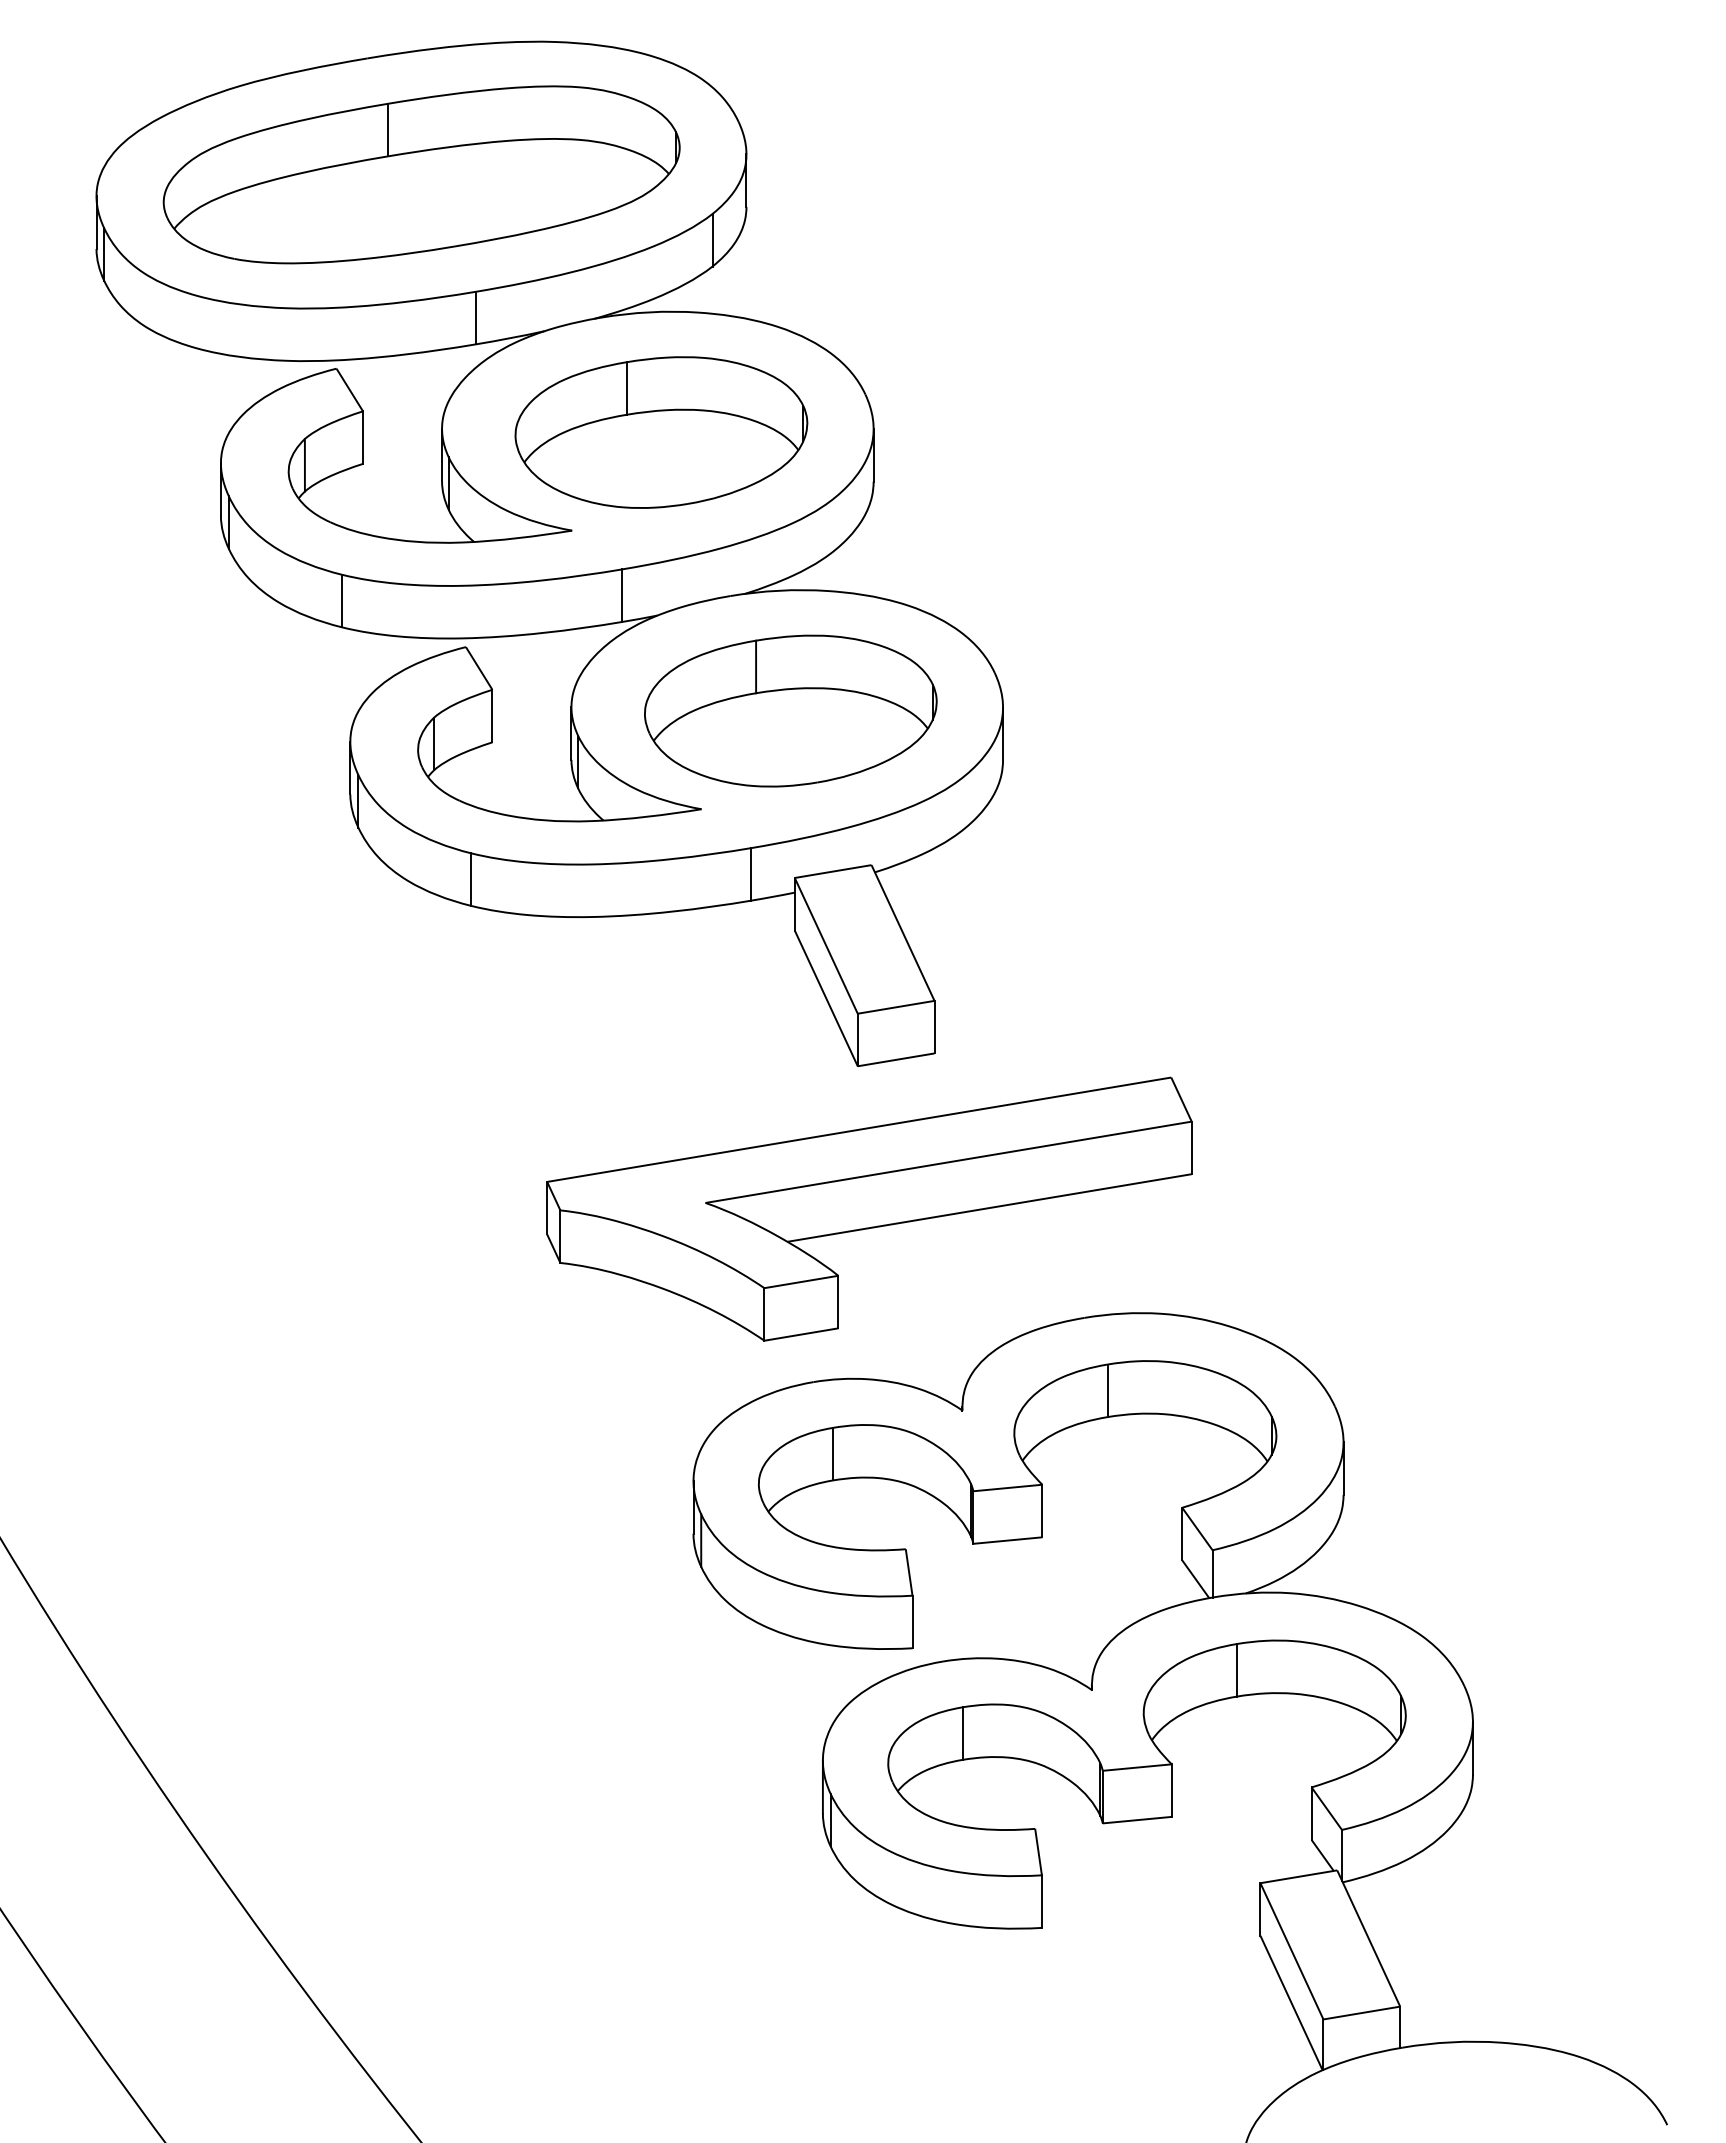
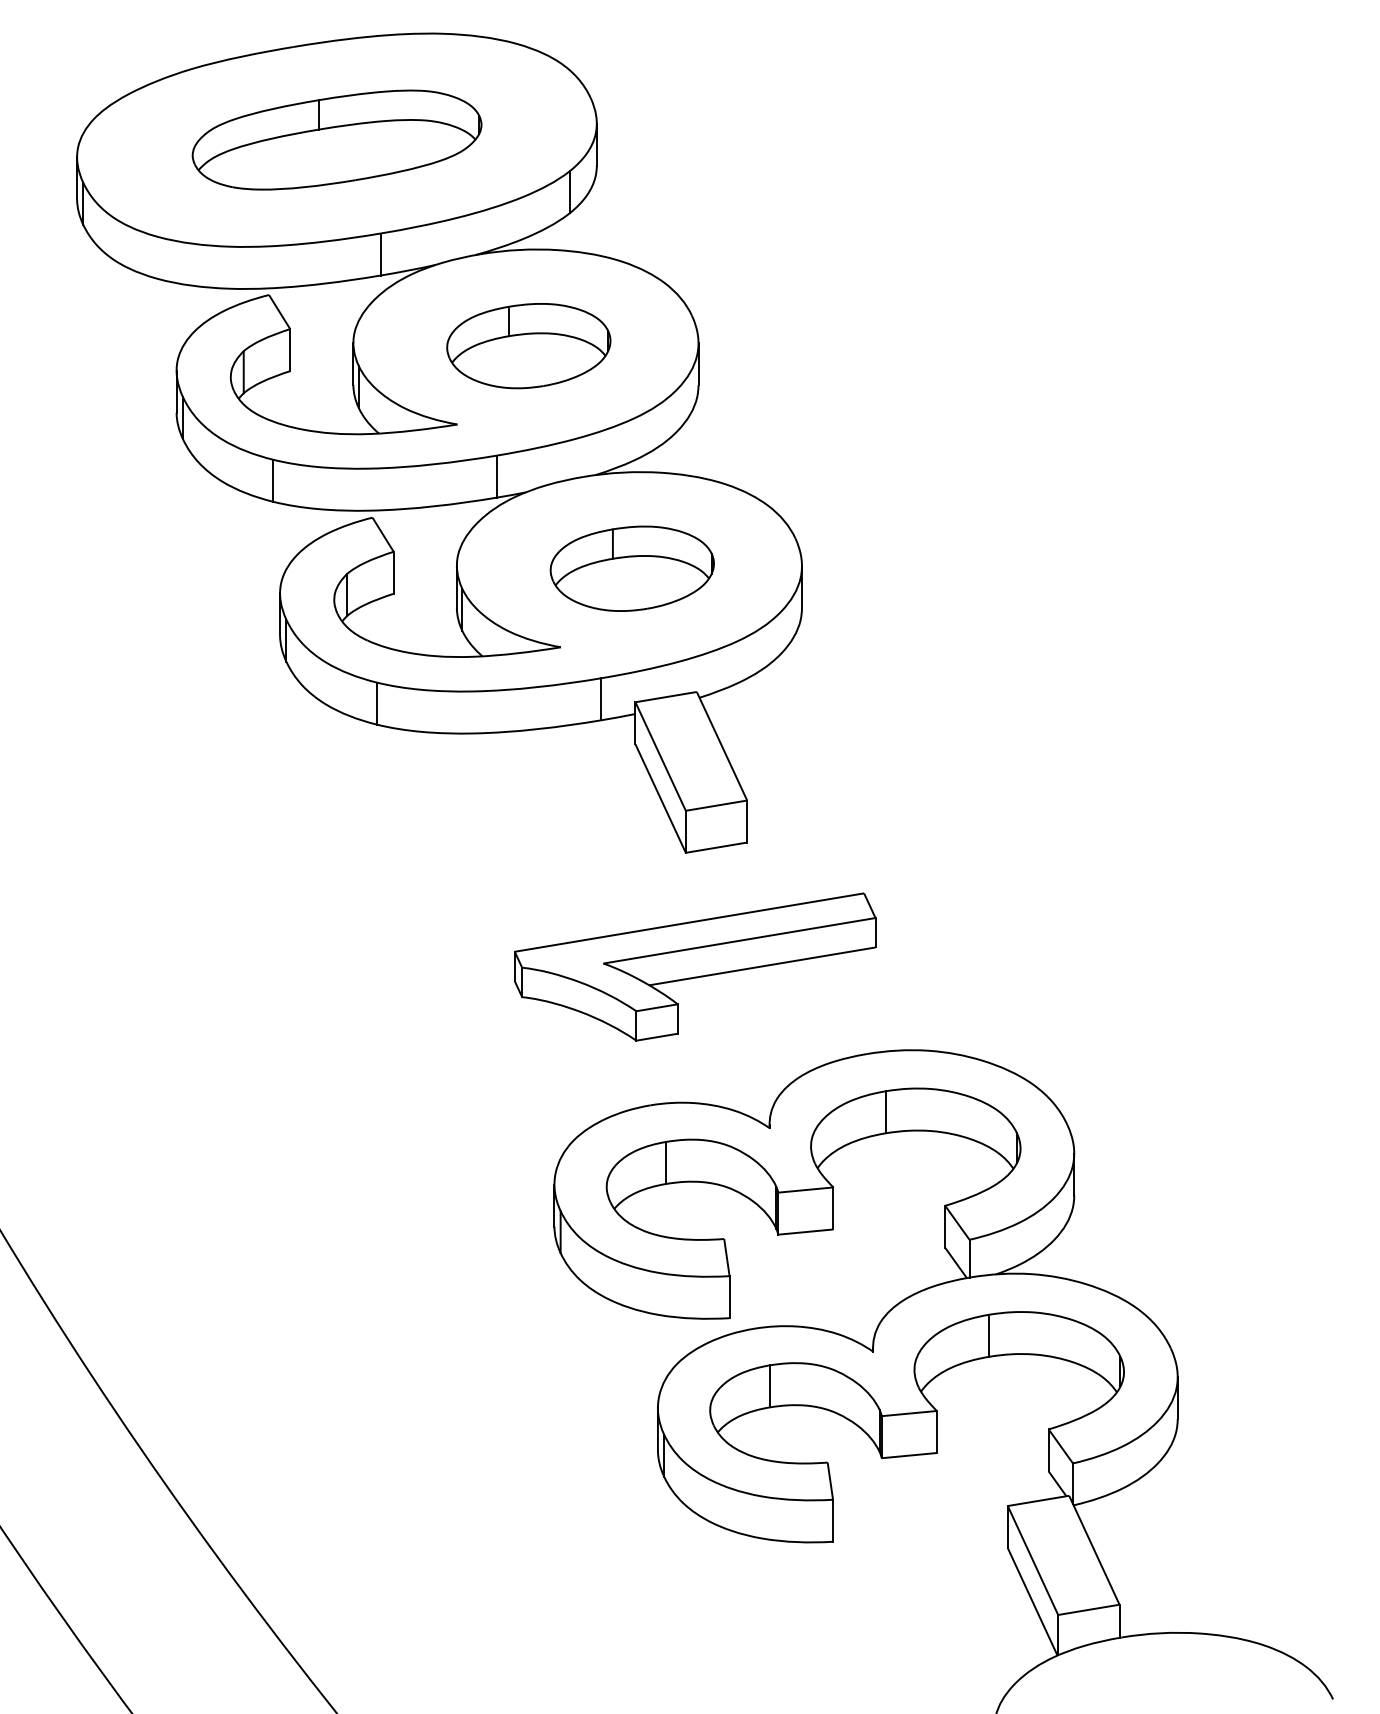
part: (421, 174) -> (336, 139), size x0.7
part: (661, 432) -> (528, 346), size x0.7
part: (790, 710) -> (632, 568), size x0.7
part: (869, 1208) -> (695, 966), size x0.7

